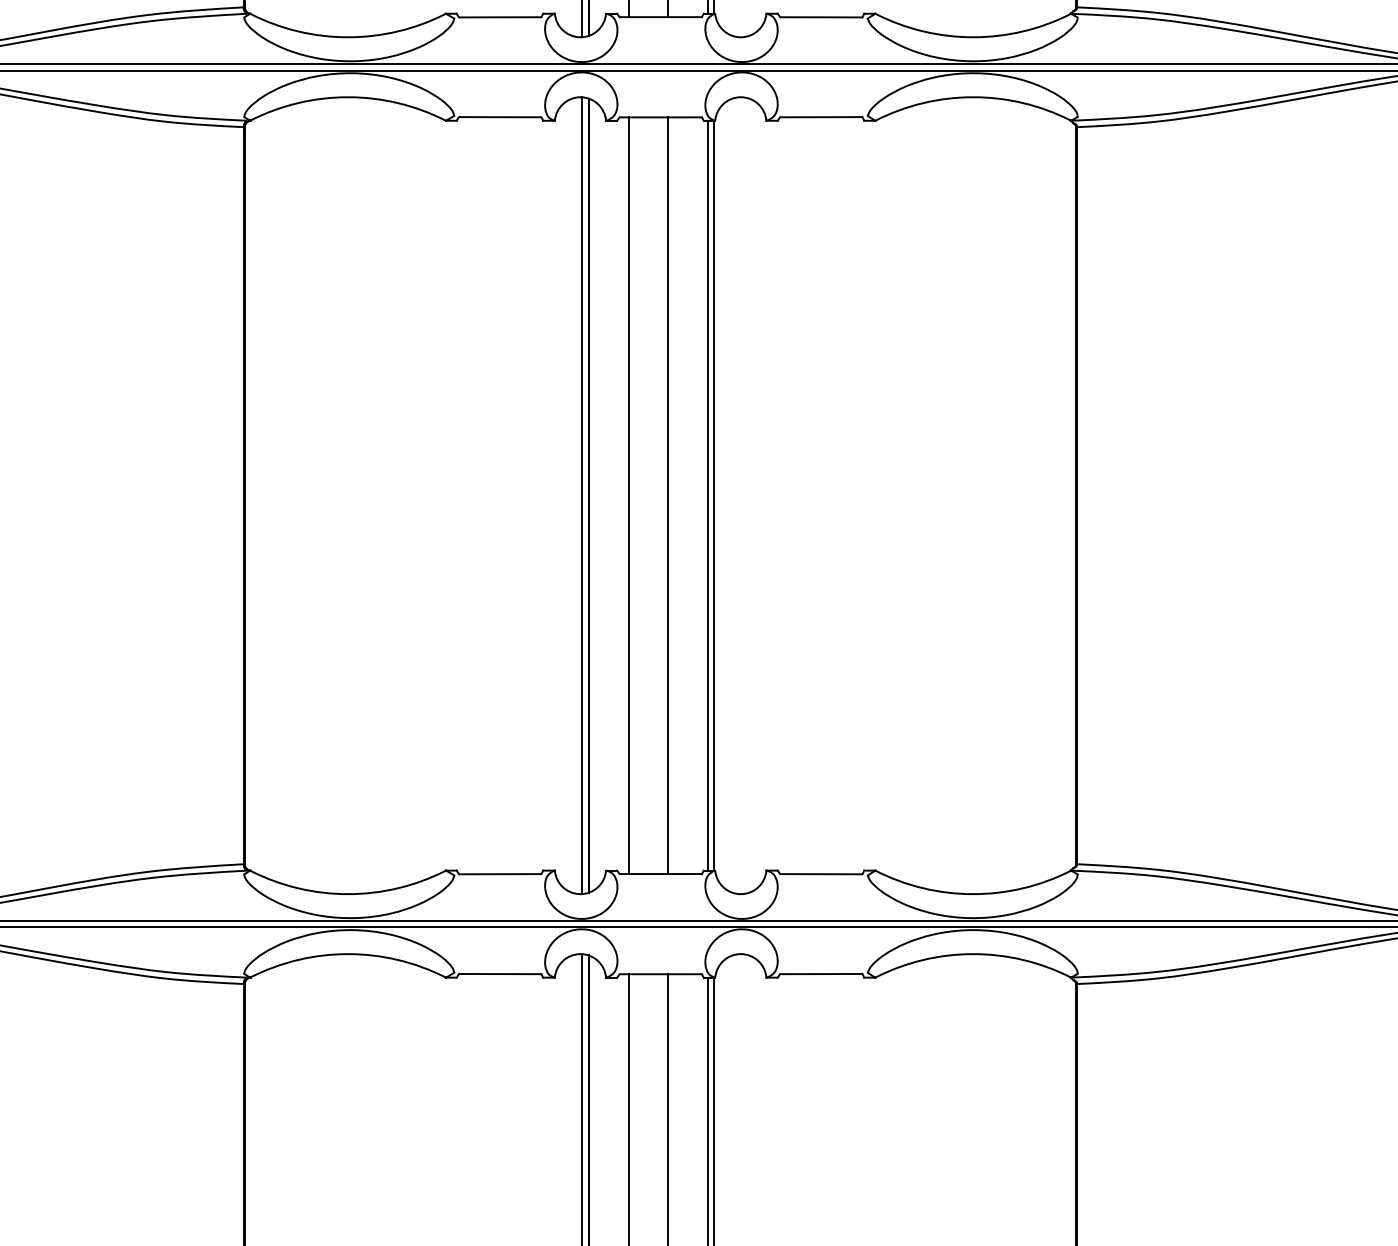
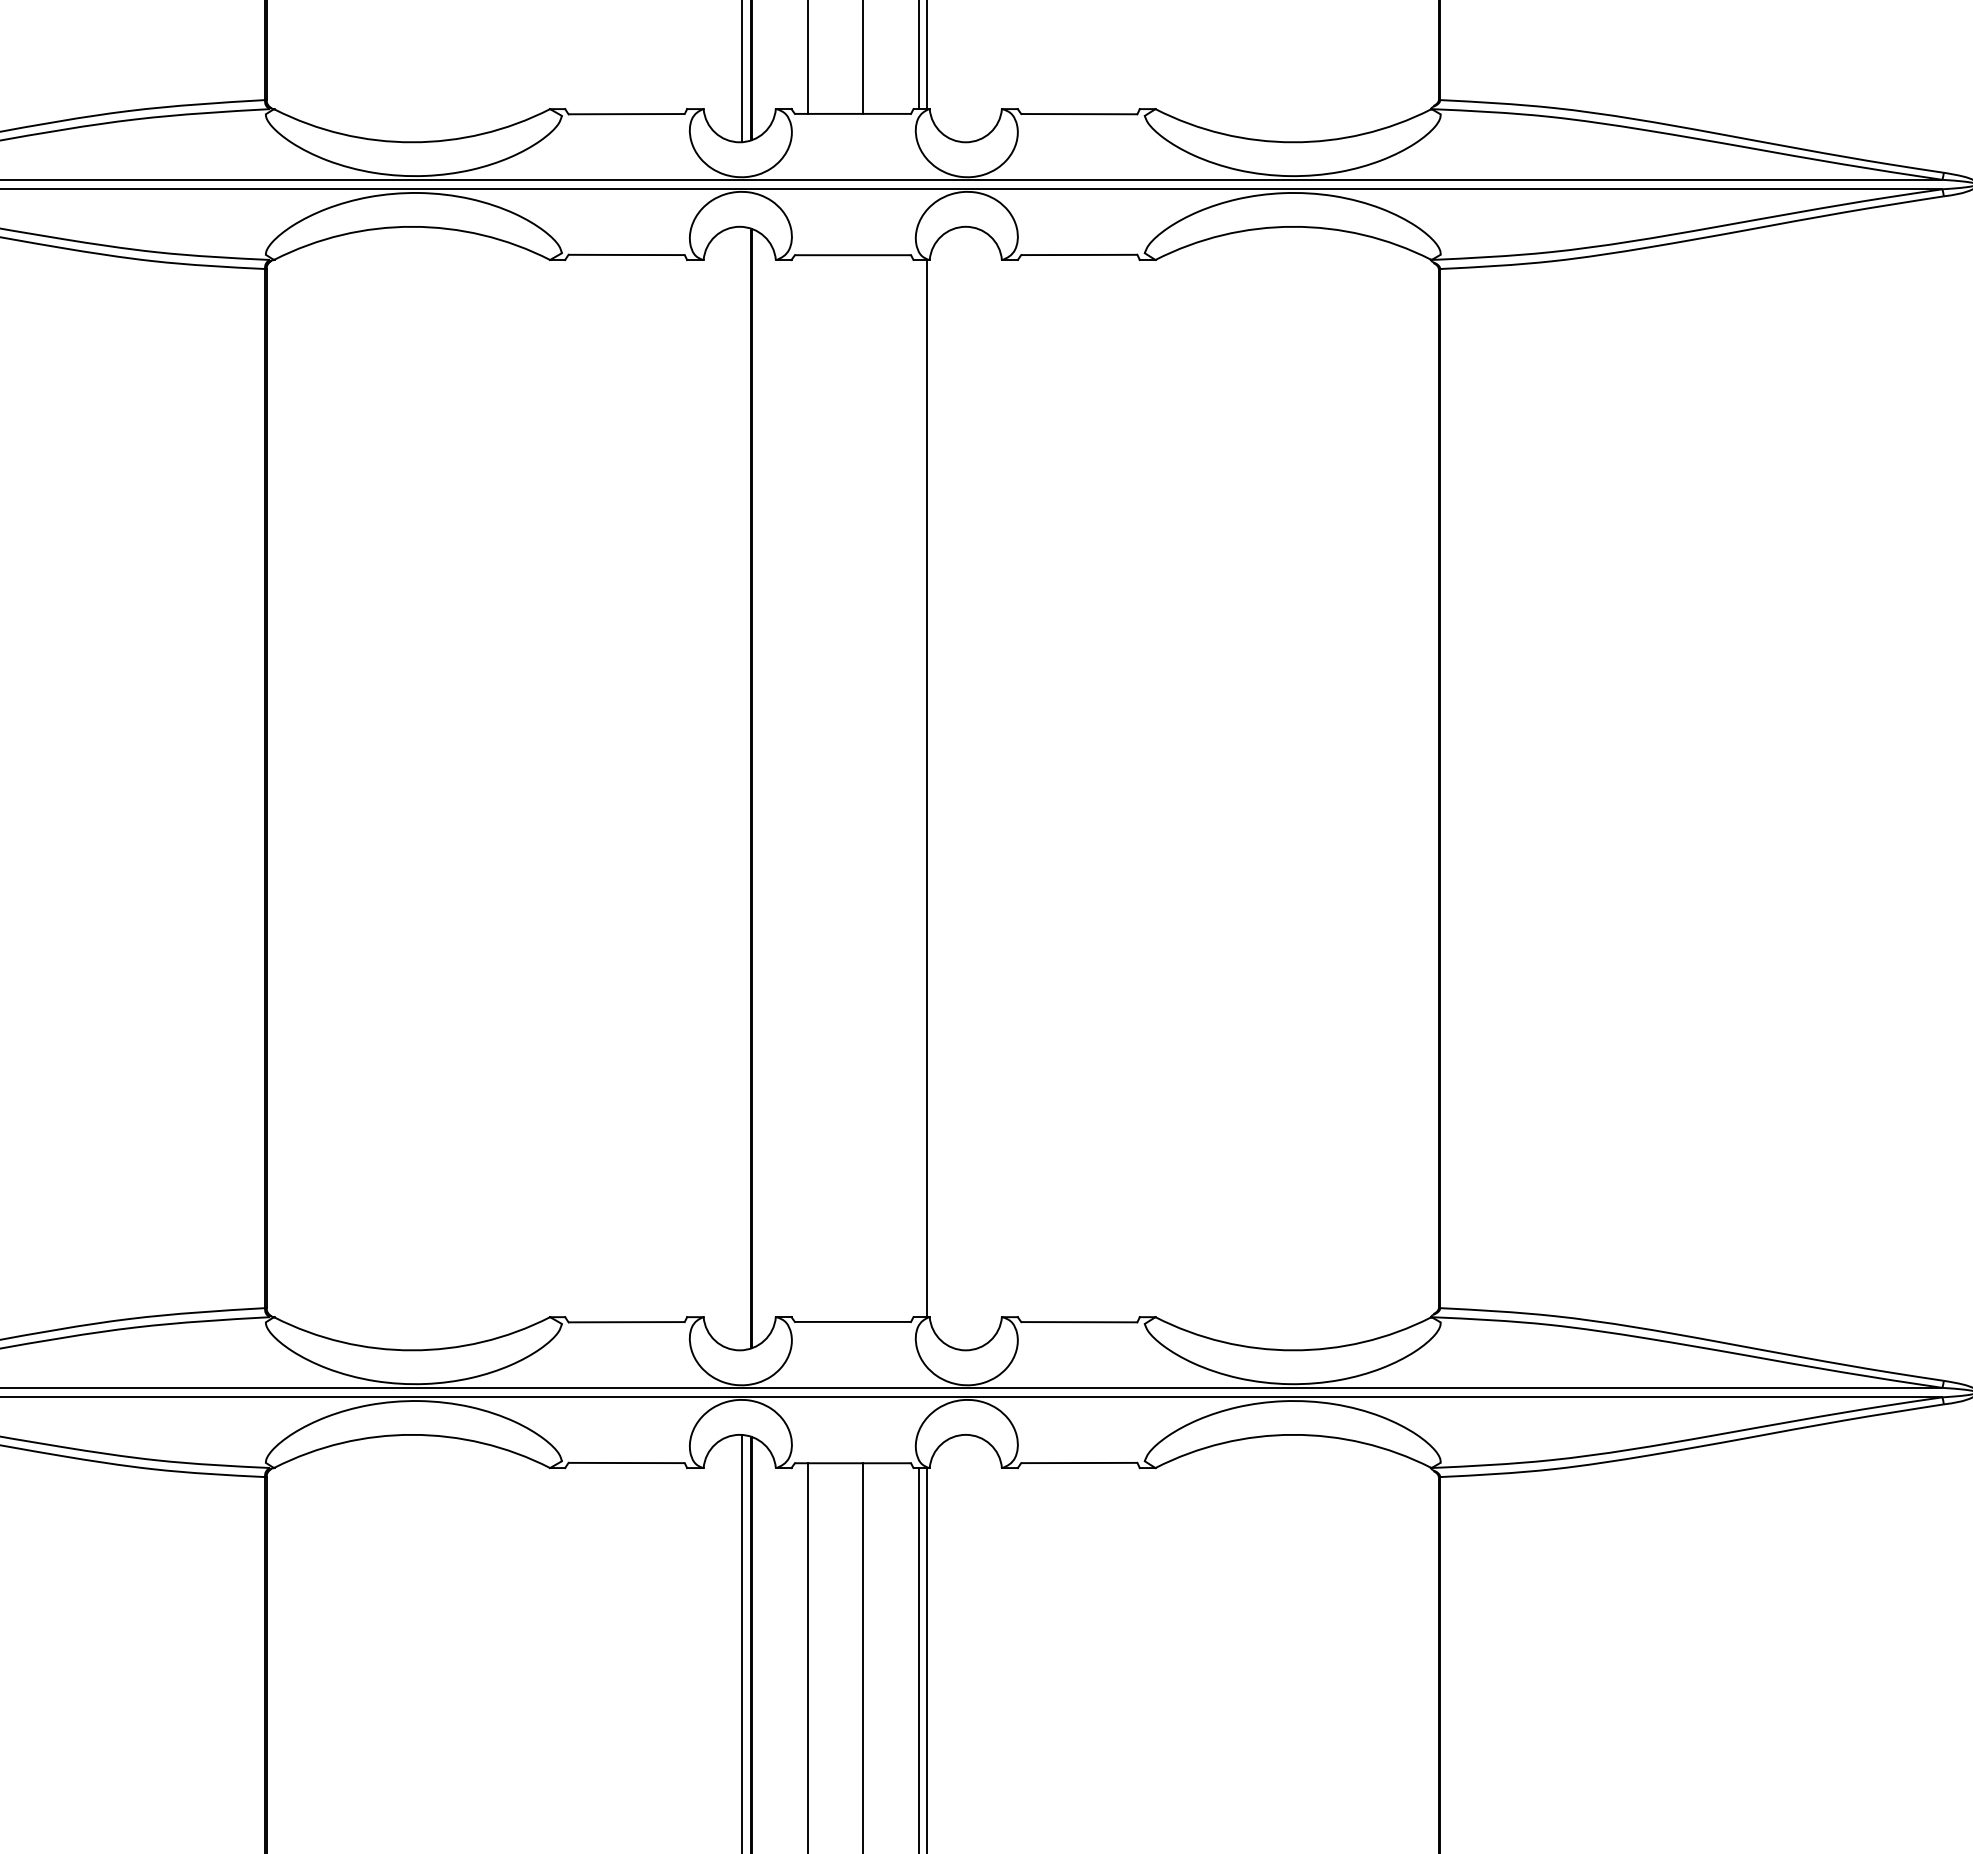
line: (582, 495) -> (742, 788), removed
line: (629, 495) -> (808, 788), removed
line: (667, 495) -> (862, 788), removed
line: (707, 495) -> (919, 788), removed

